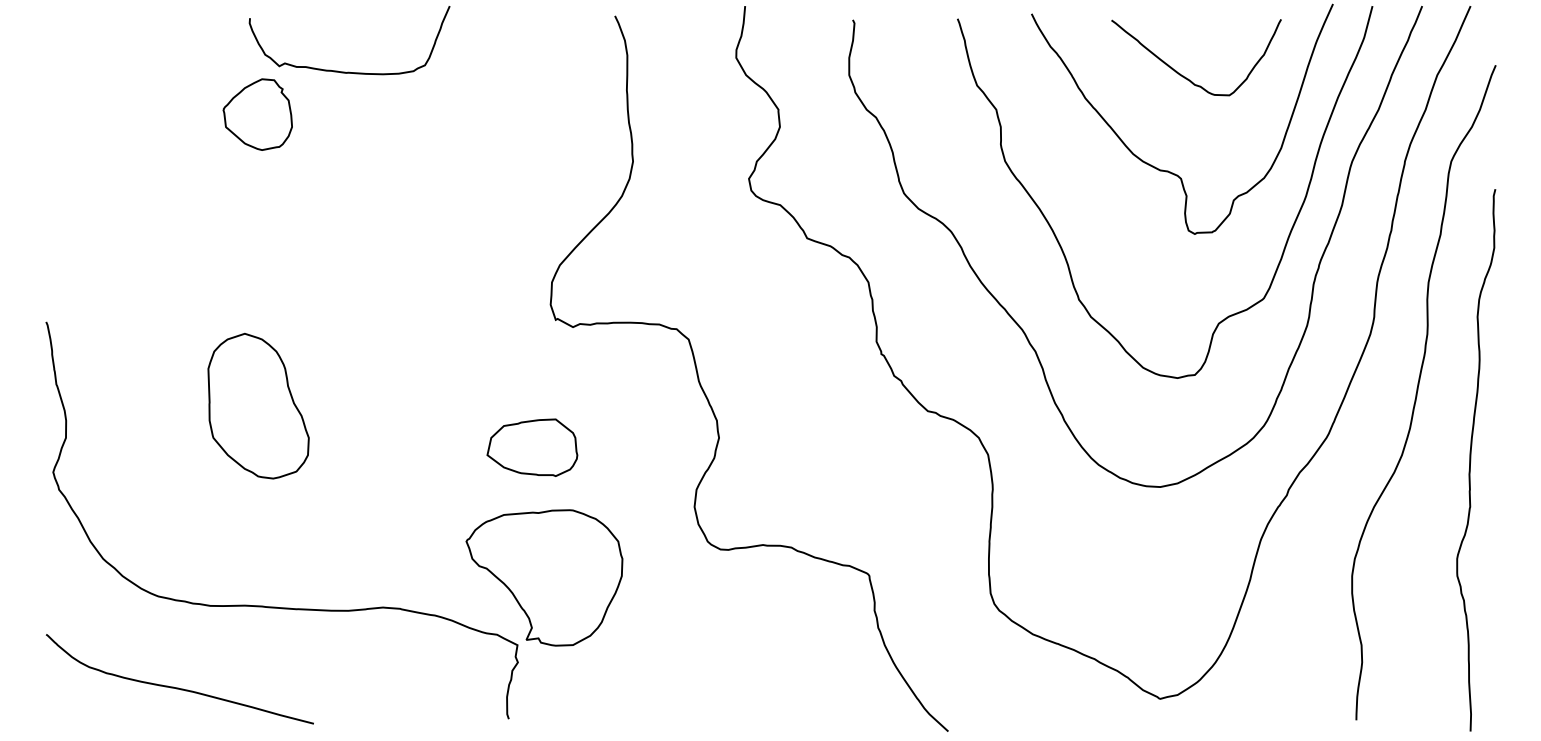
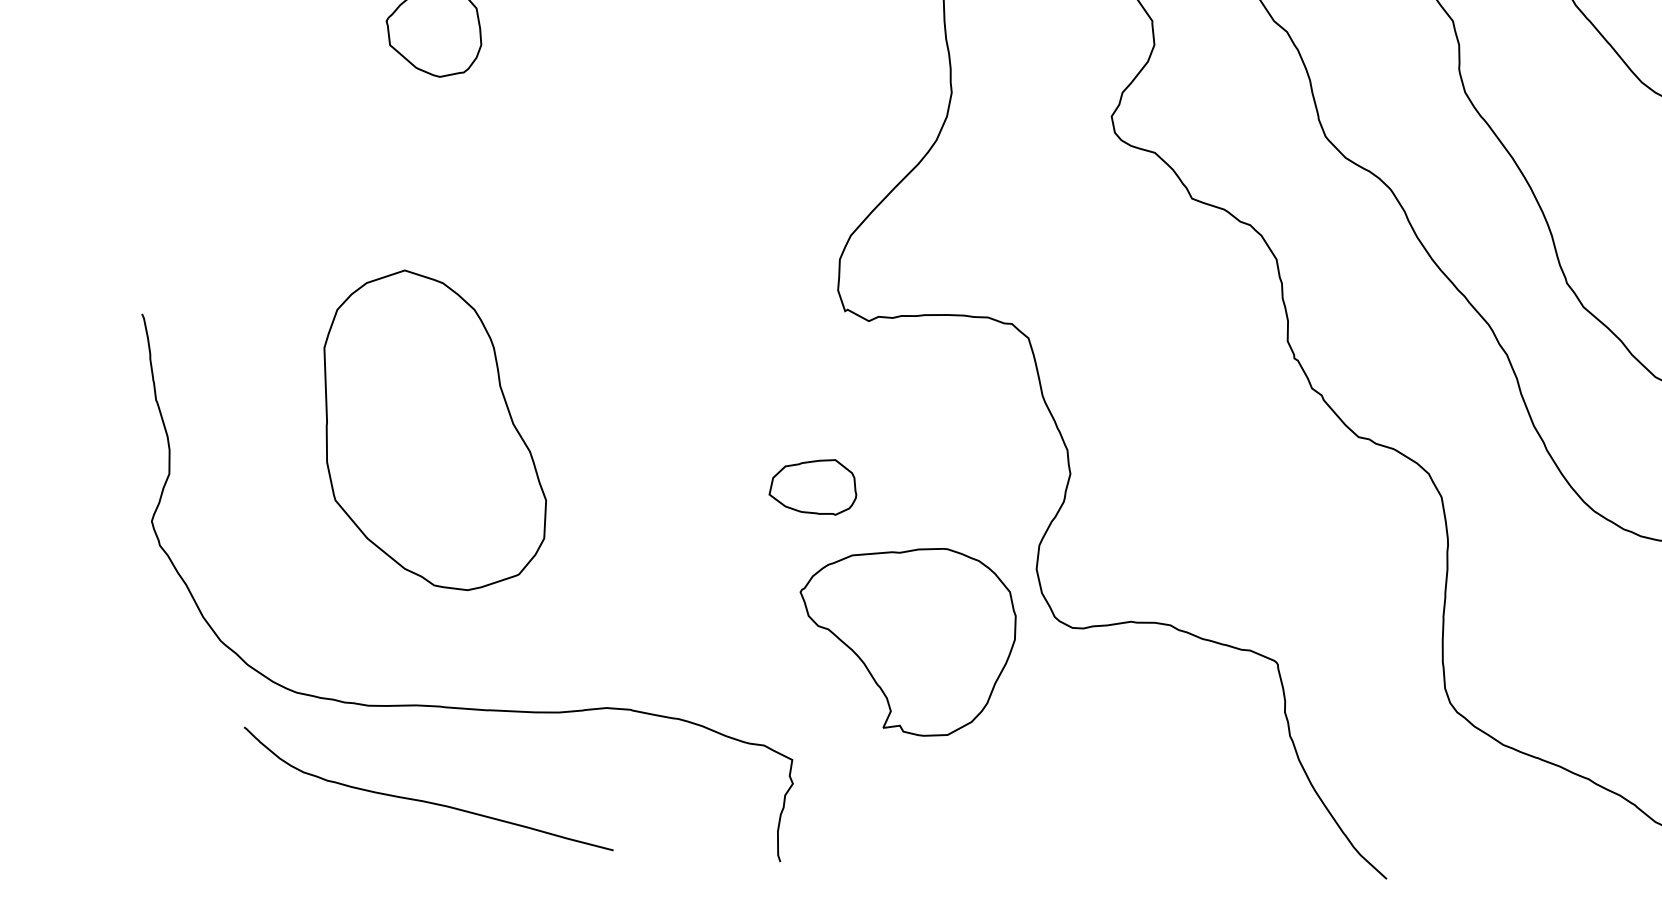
part: (258, 405) -> (434, 429), size x1.6
part: (532, 447) -> (813, 487), size x0.7
part: (544, 577) -> (908, 641), moved
curve: (178, 687) -> (426, 800), moved

